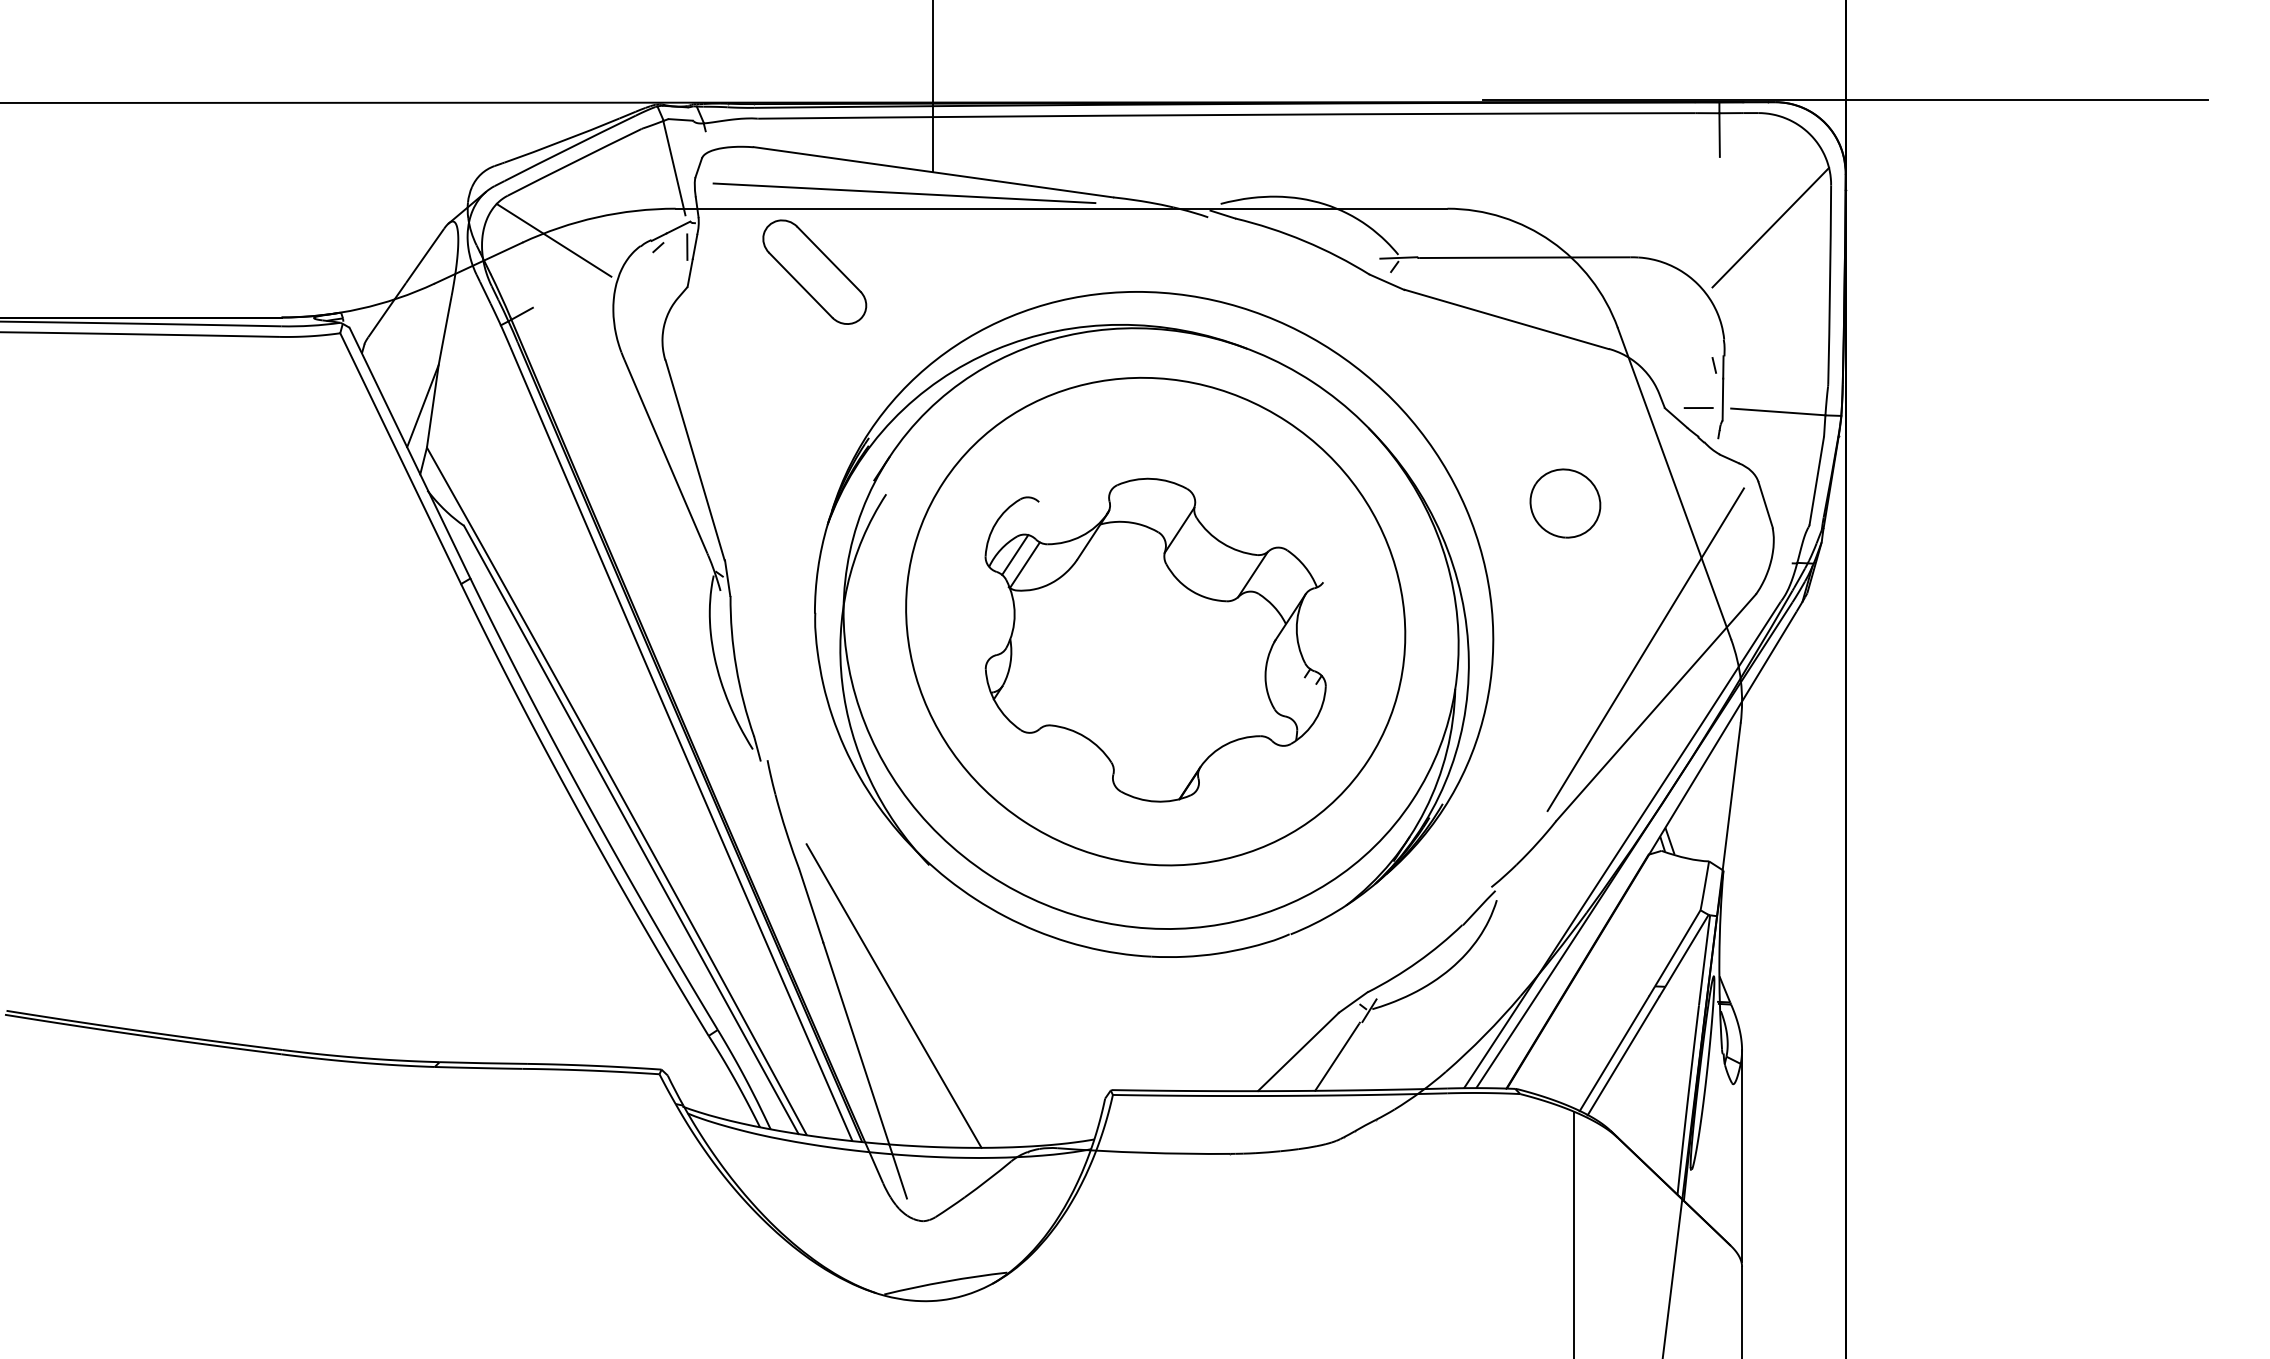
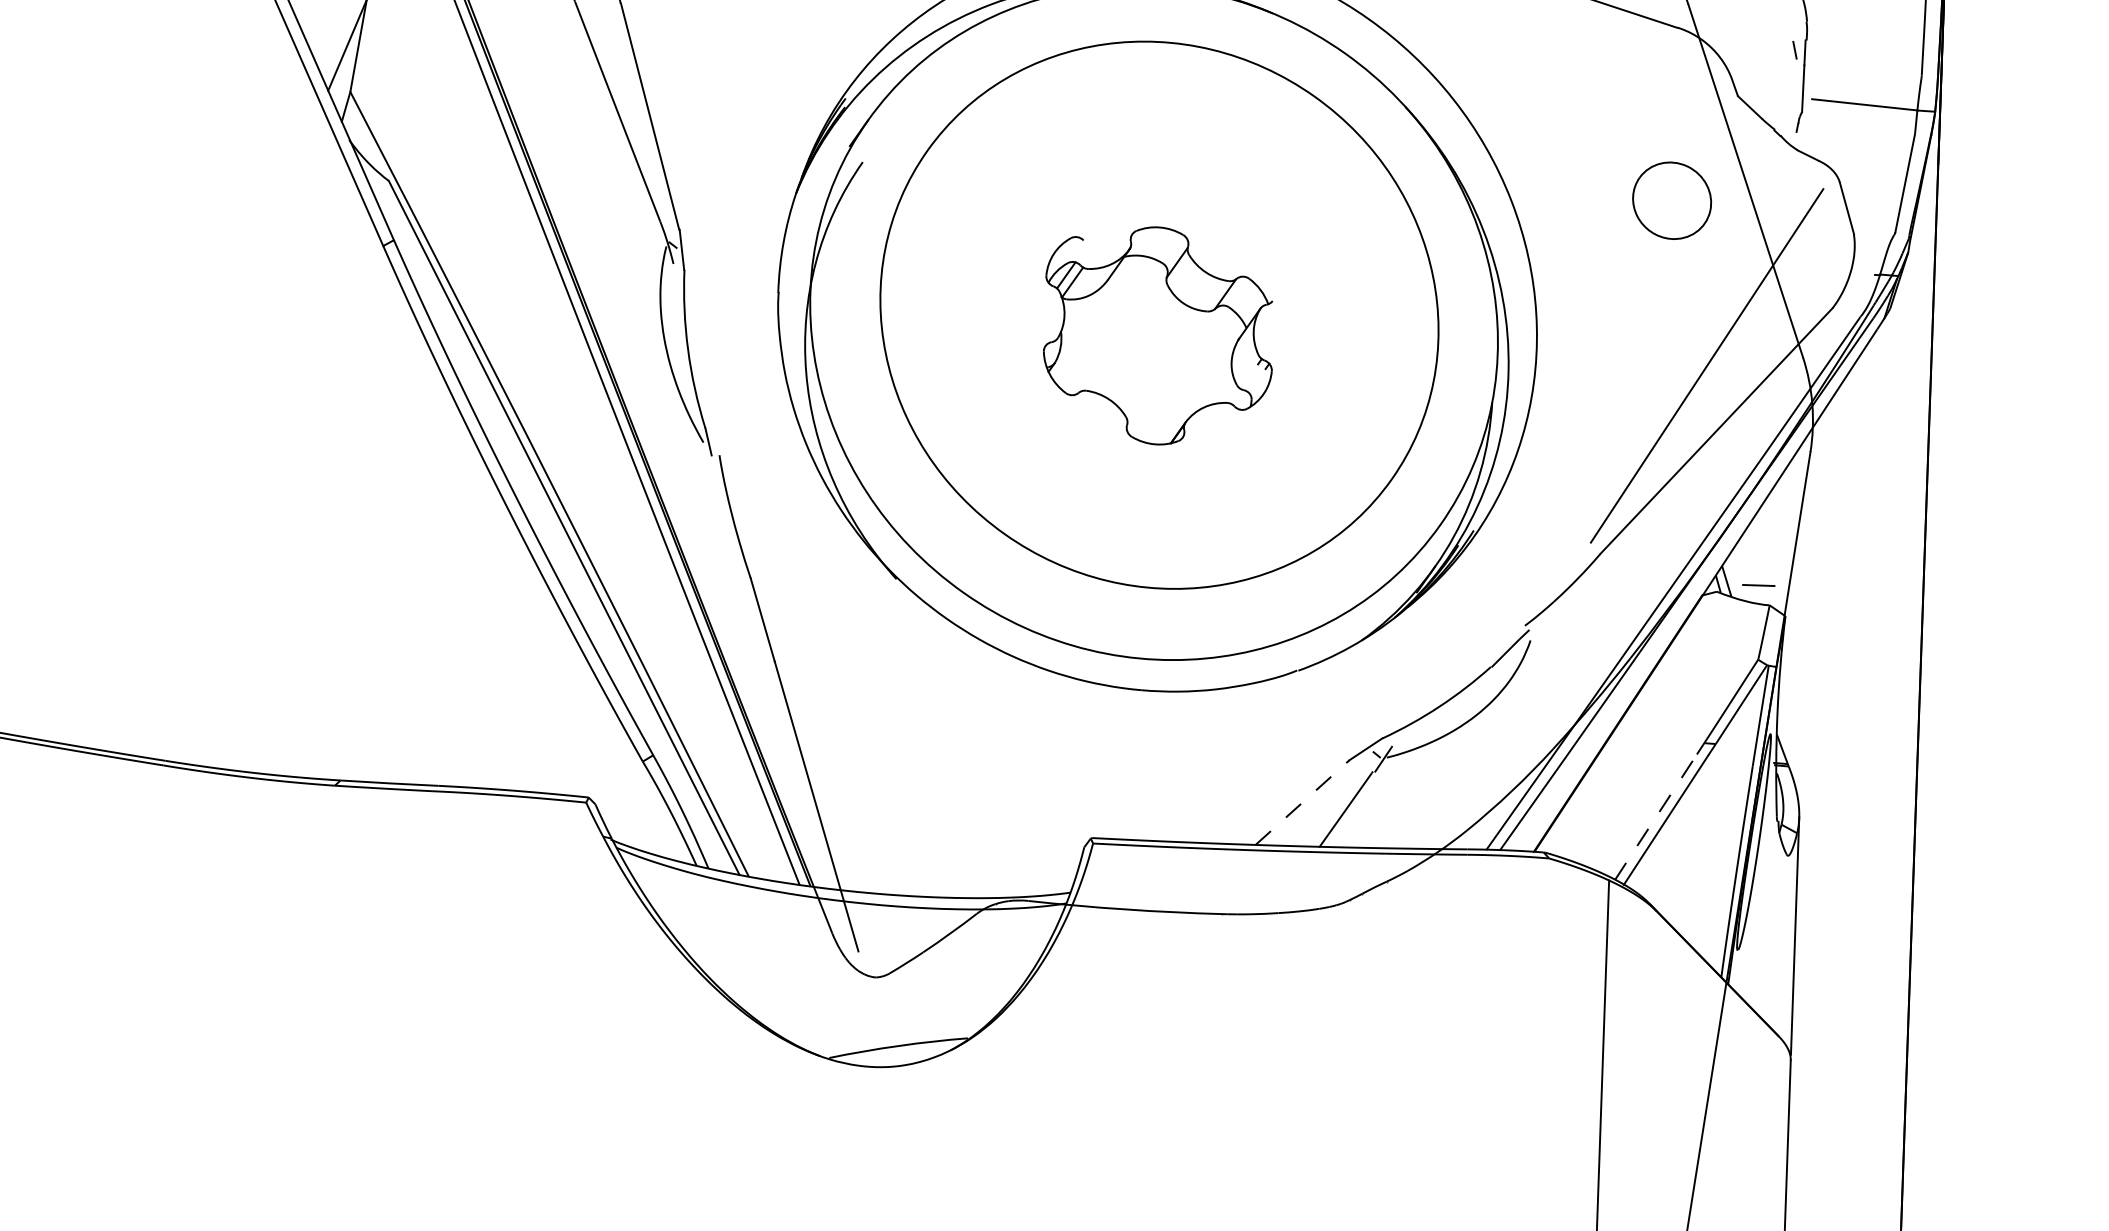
line: (1698, 407) -> (1758, 584), moved
part: (1565, 503) -> (1672, 200), moved
part: (1155, 639) -> (1158, 335), size x0.6
line: (893, 995) -> (851, 723), removed
line: (1298, 1051) -> (1302, 802), solid -> dashed
line: (1614, 1053) -> (1656, 816), solid -> dashed

